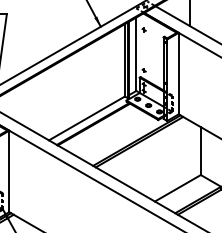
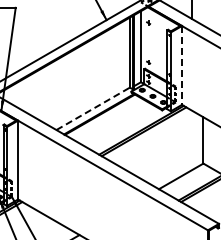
line: (178, 73) -> (181, 65), solid -> dashed
line: (87, 118) -> (93, 108), solid -> dashed

